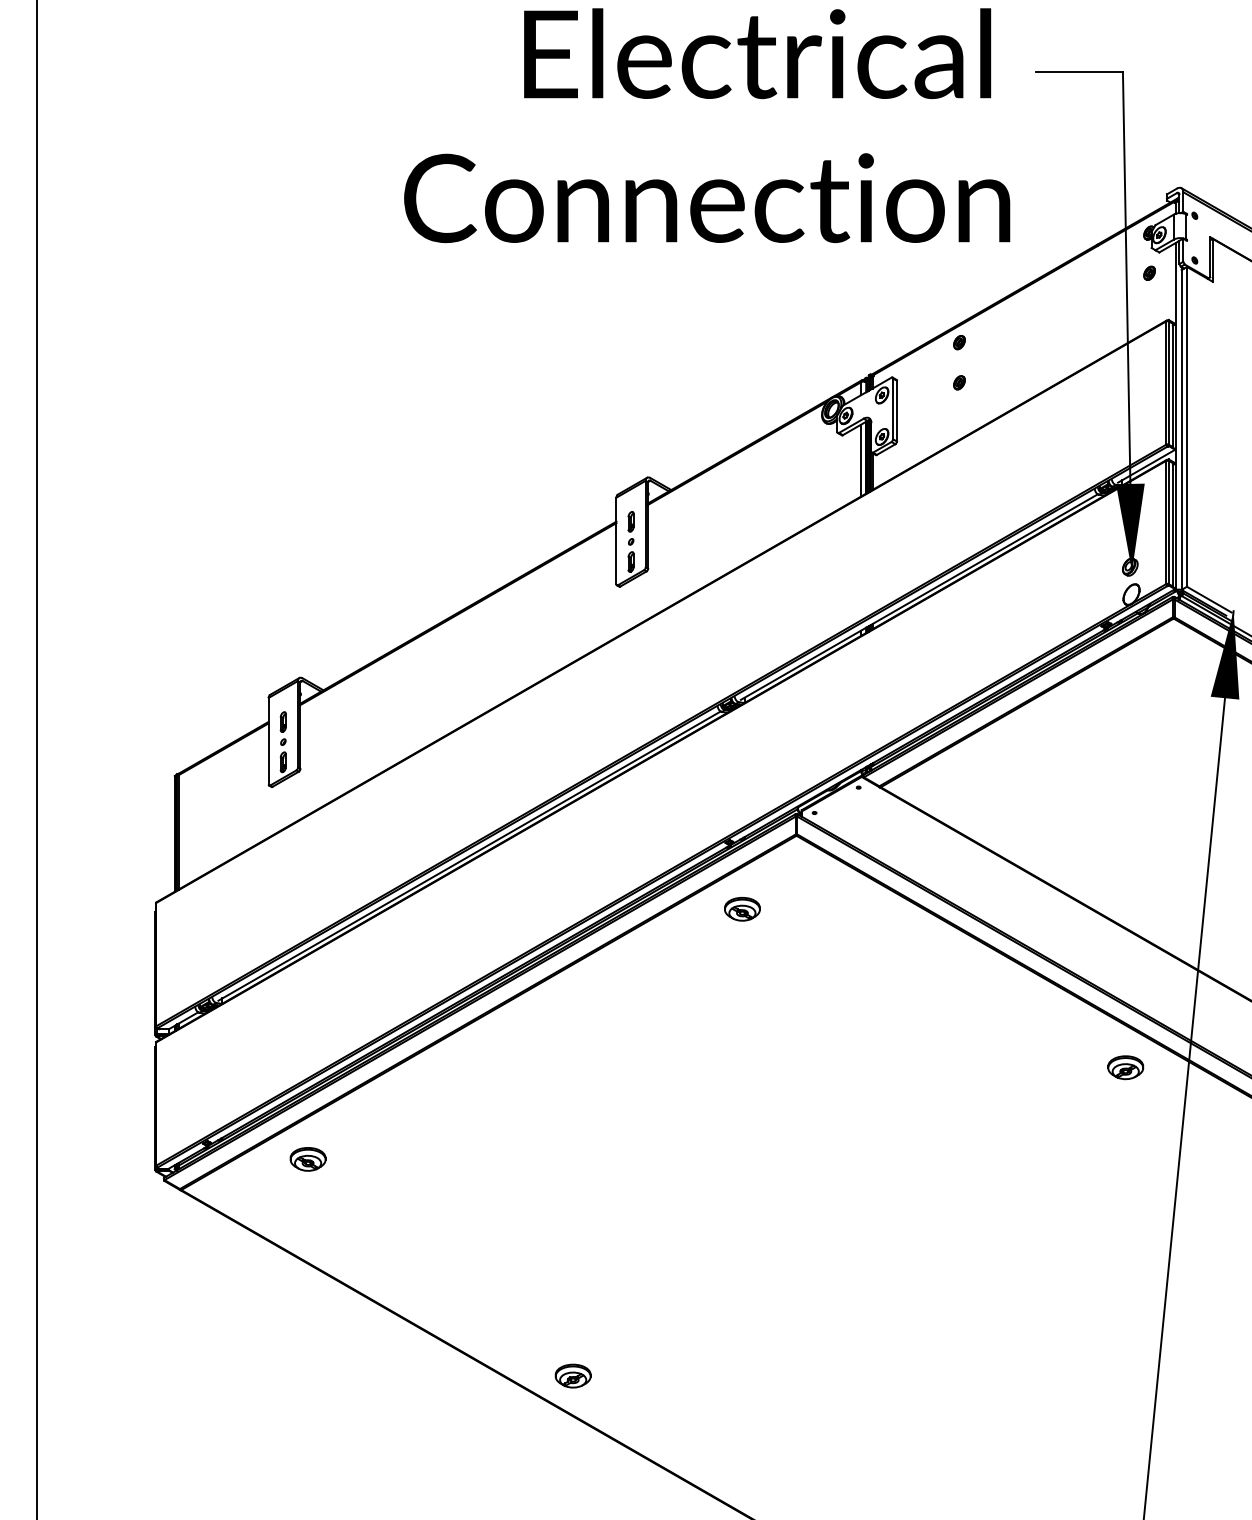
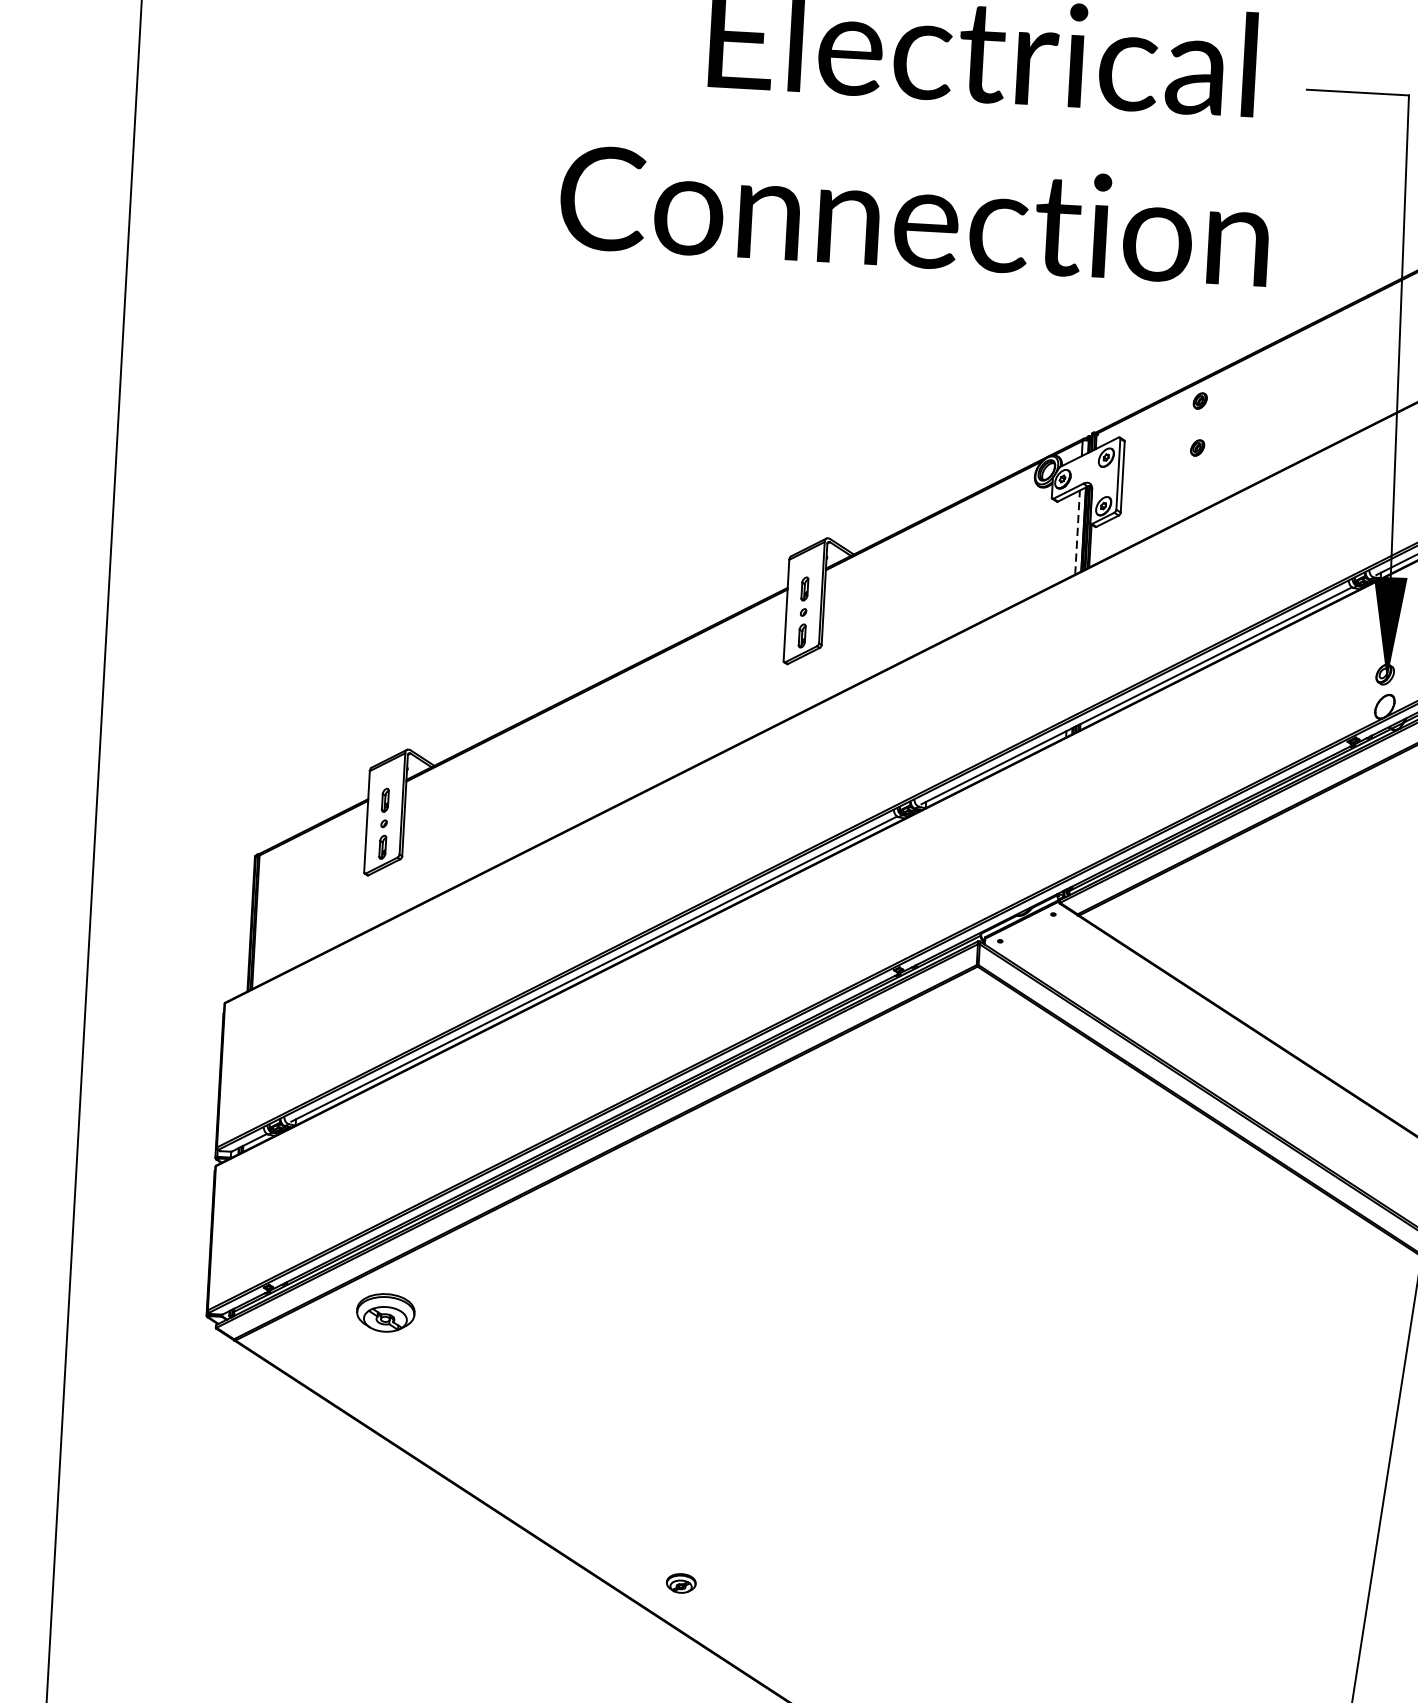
line: (861, 460) -> (1078, 532), solid -> dashed
part: (742, 909) -> (909, 1049), removed
part: (1125, 1067) -> (1346, 1258), removed
part: (307, 1159) -> (385, 1313), size x1.4
part: (572, 1375) -> (680, 1582), size x0.7

